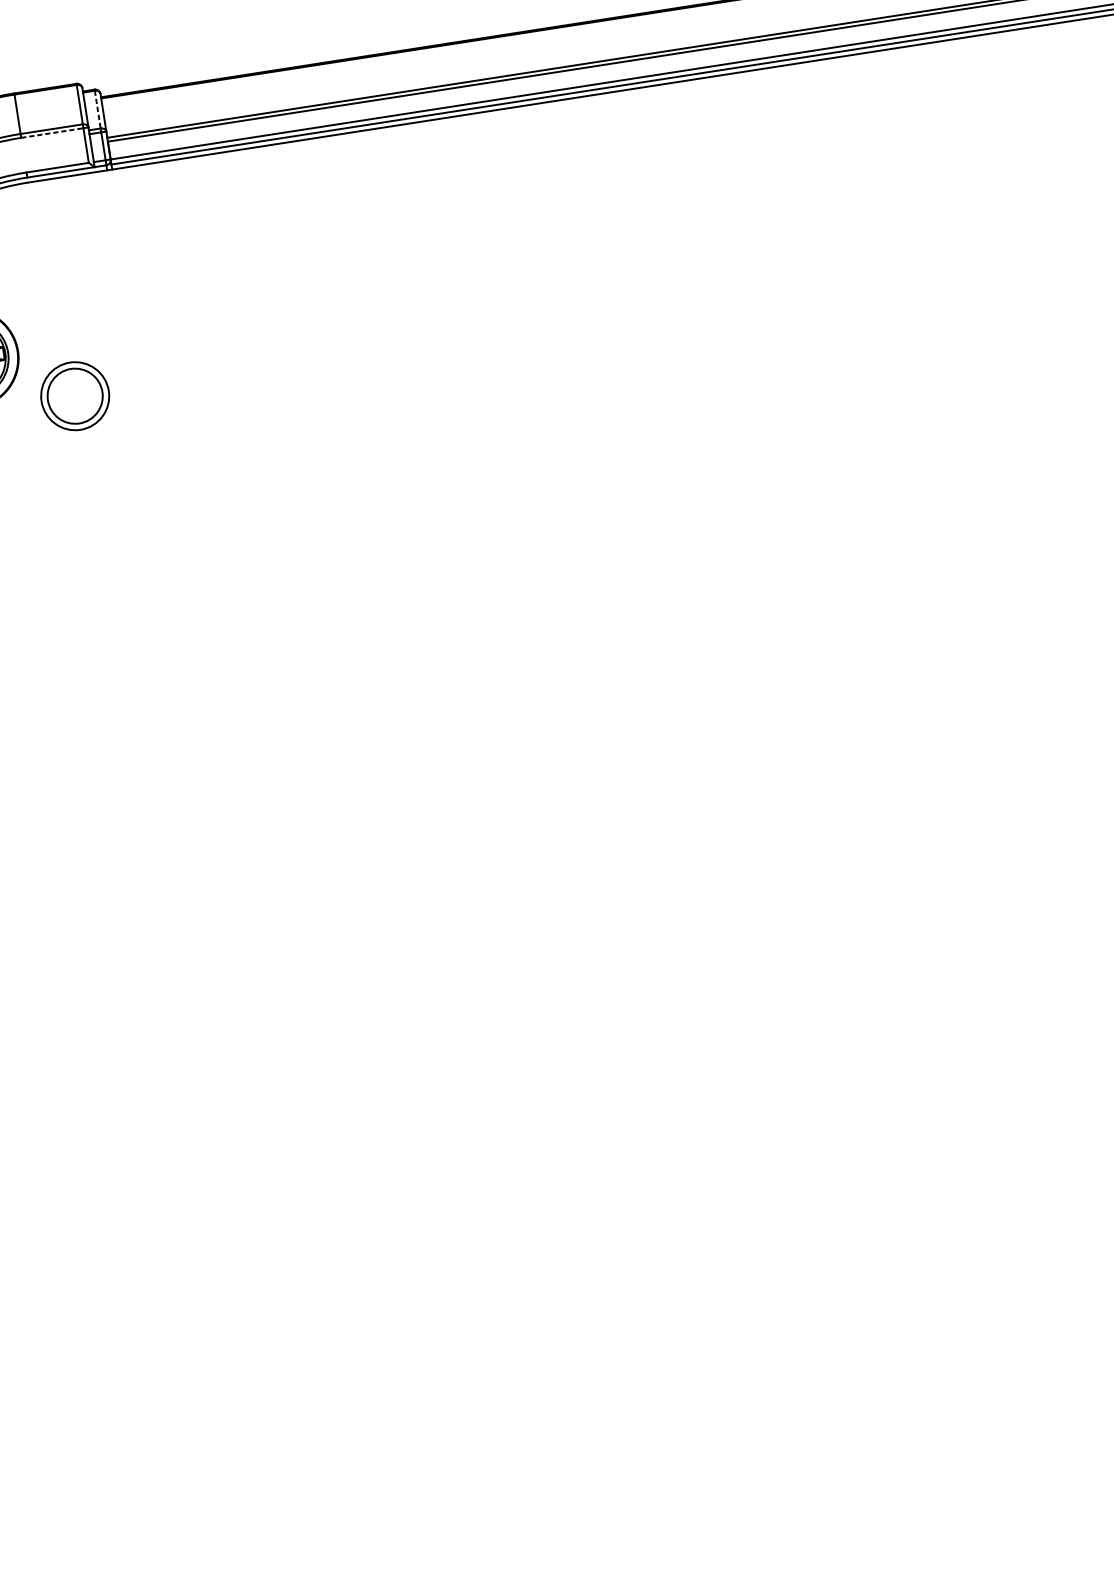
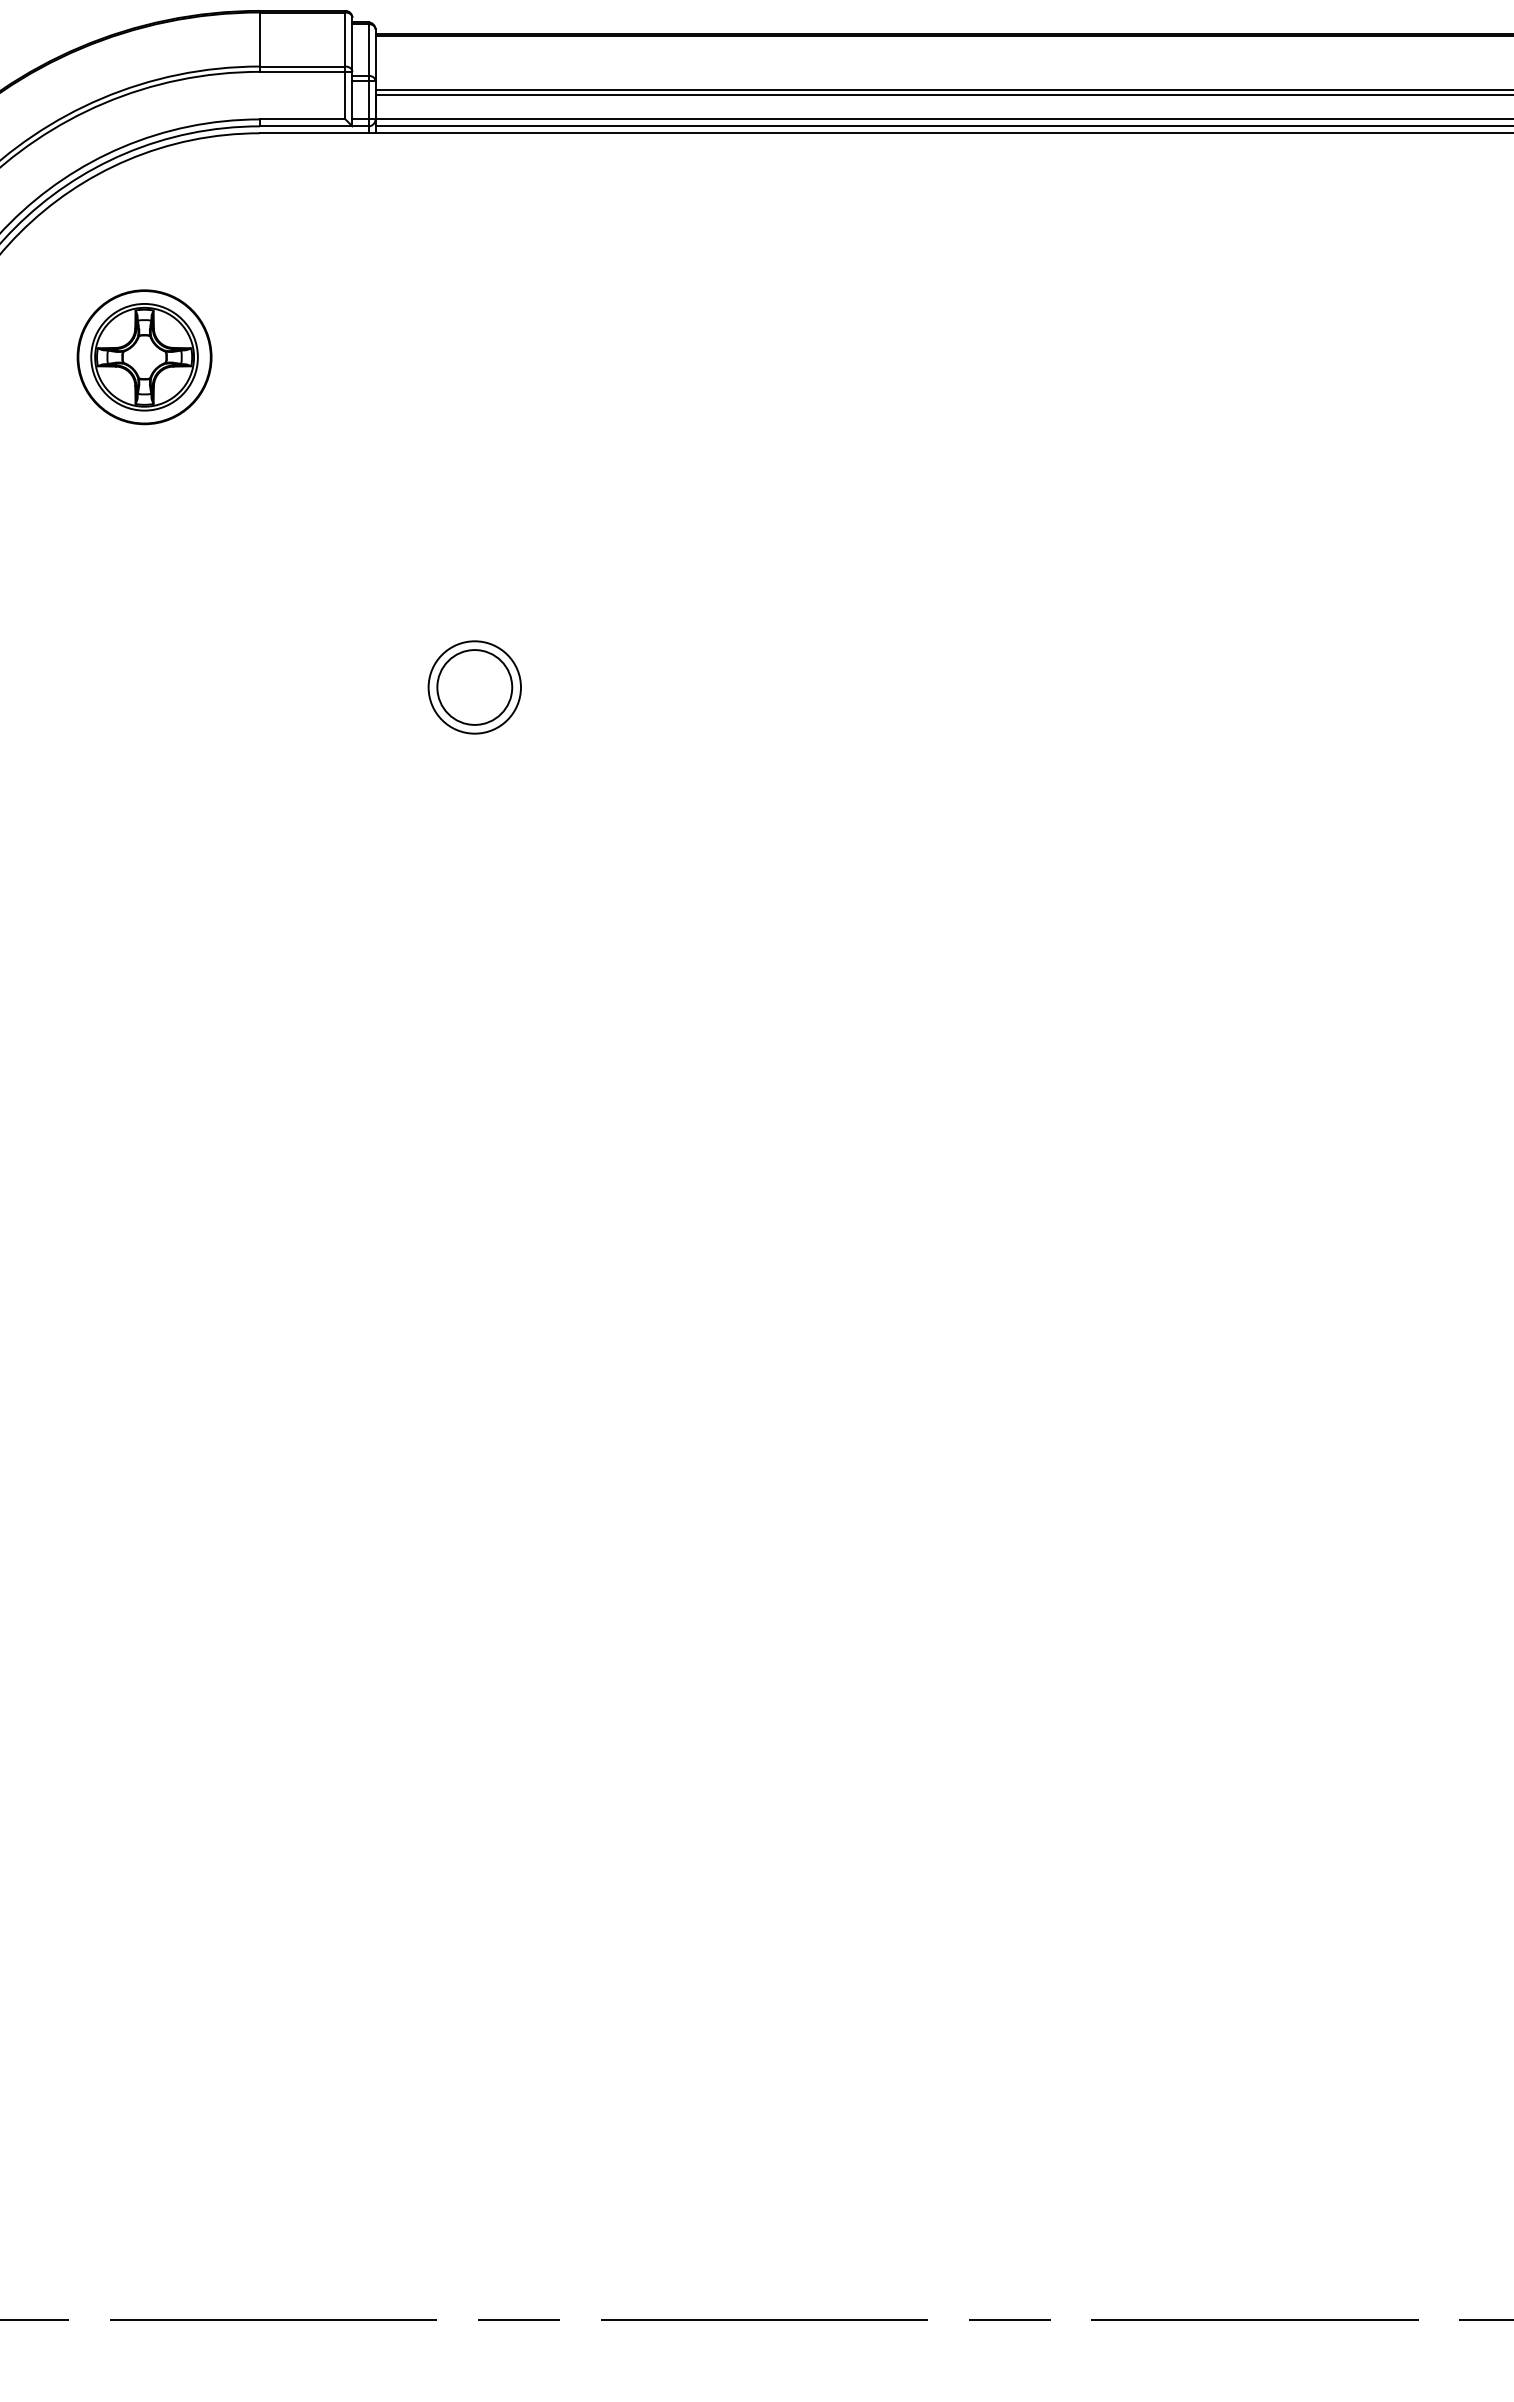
line: (97, 109) -> (368, 49), dashed -> solid
line: (52, 132) -> (302, 71), dashed -> solid
part: (74, 396) -> (474, 687), moved

